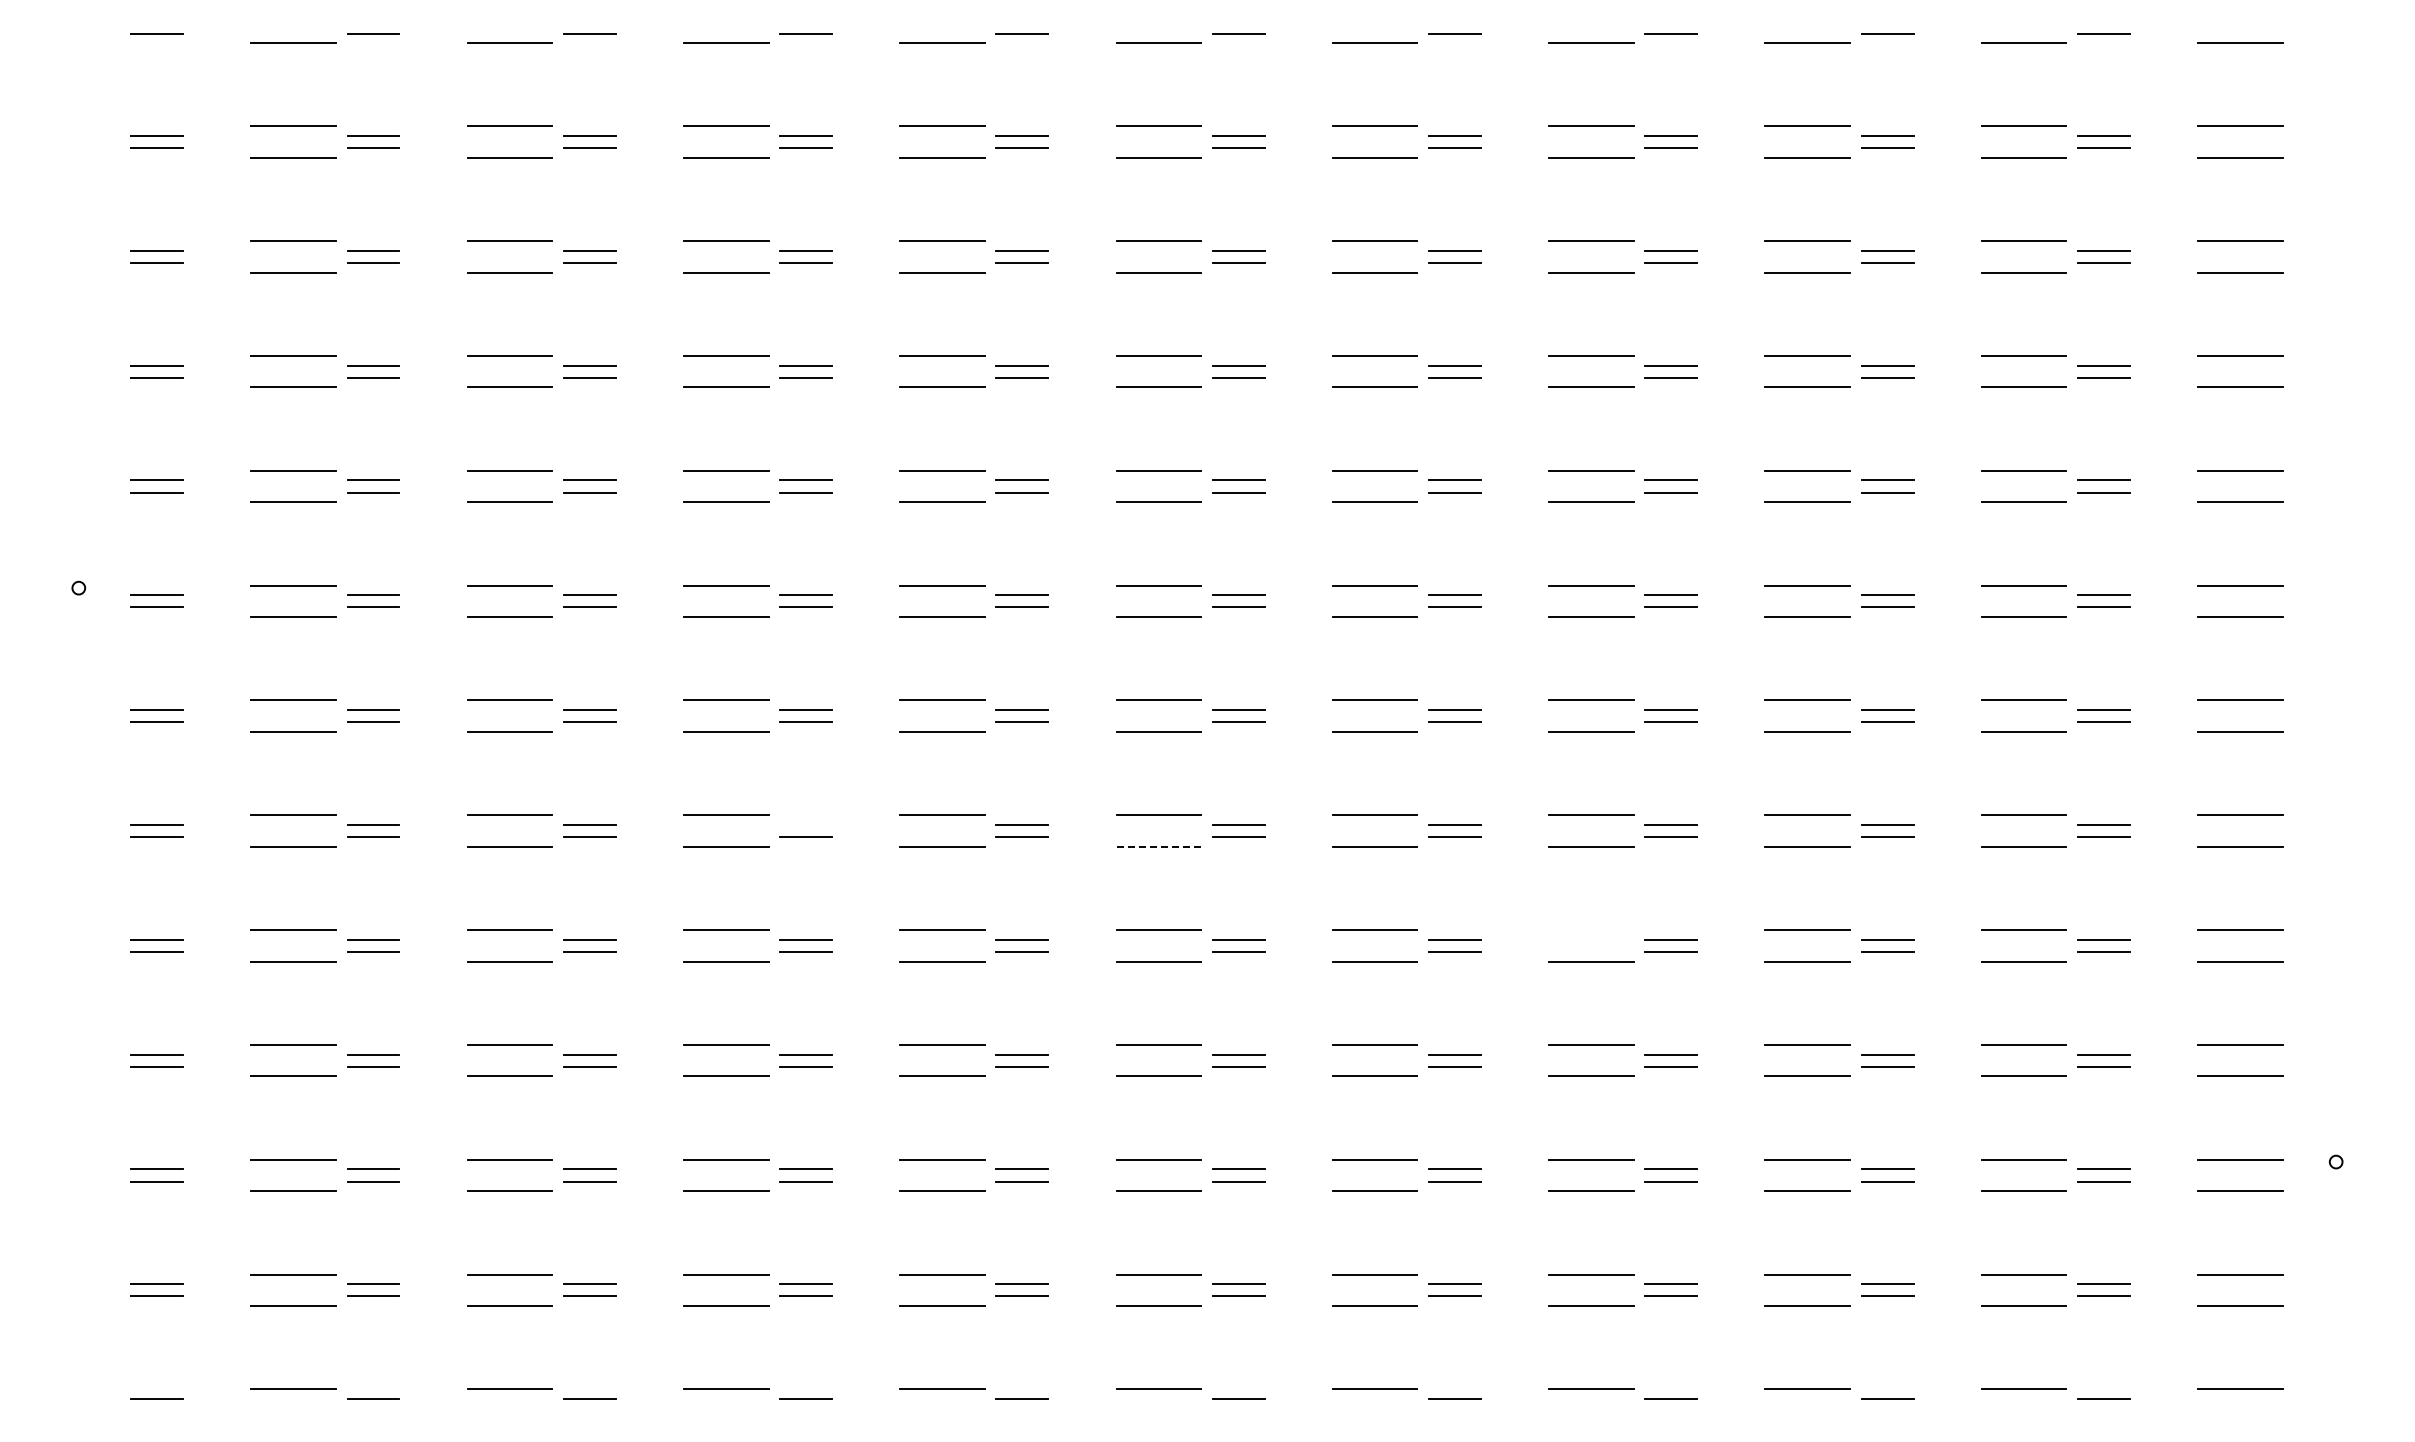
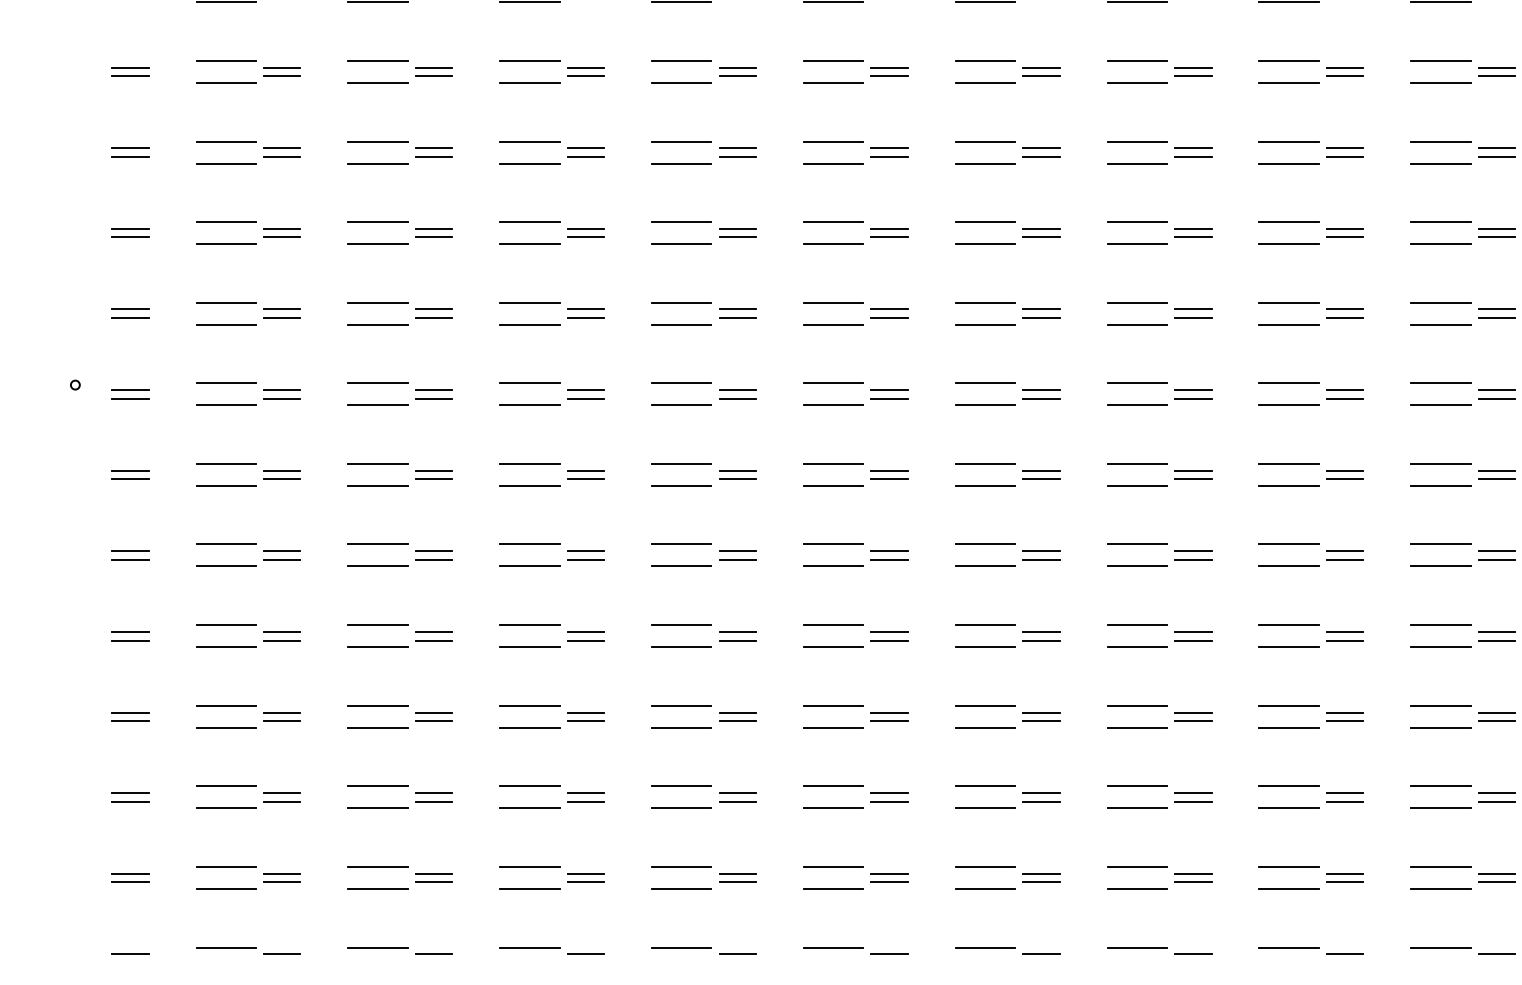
line: (806, 824) -> (586, 551), added
line: (1158, 846) -> (833, 566), dashed -> solid
line: (1591, 929) -> (1137, 624), added

